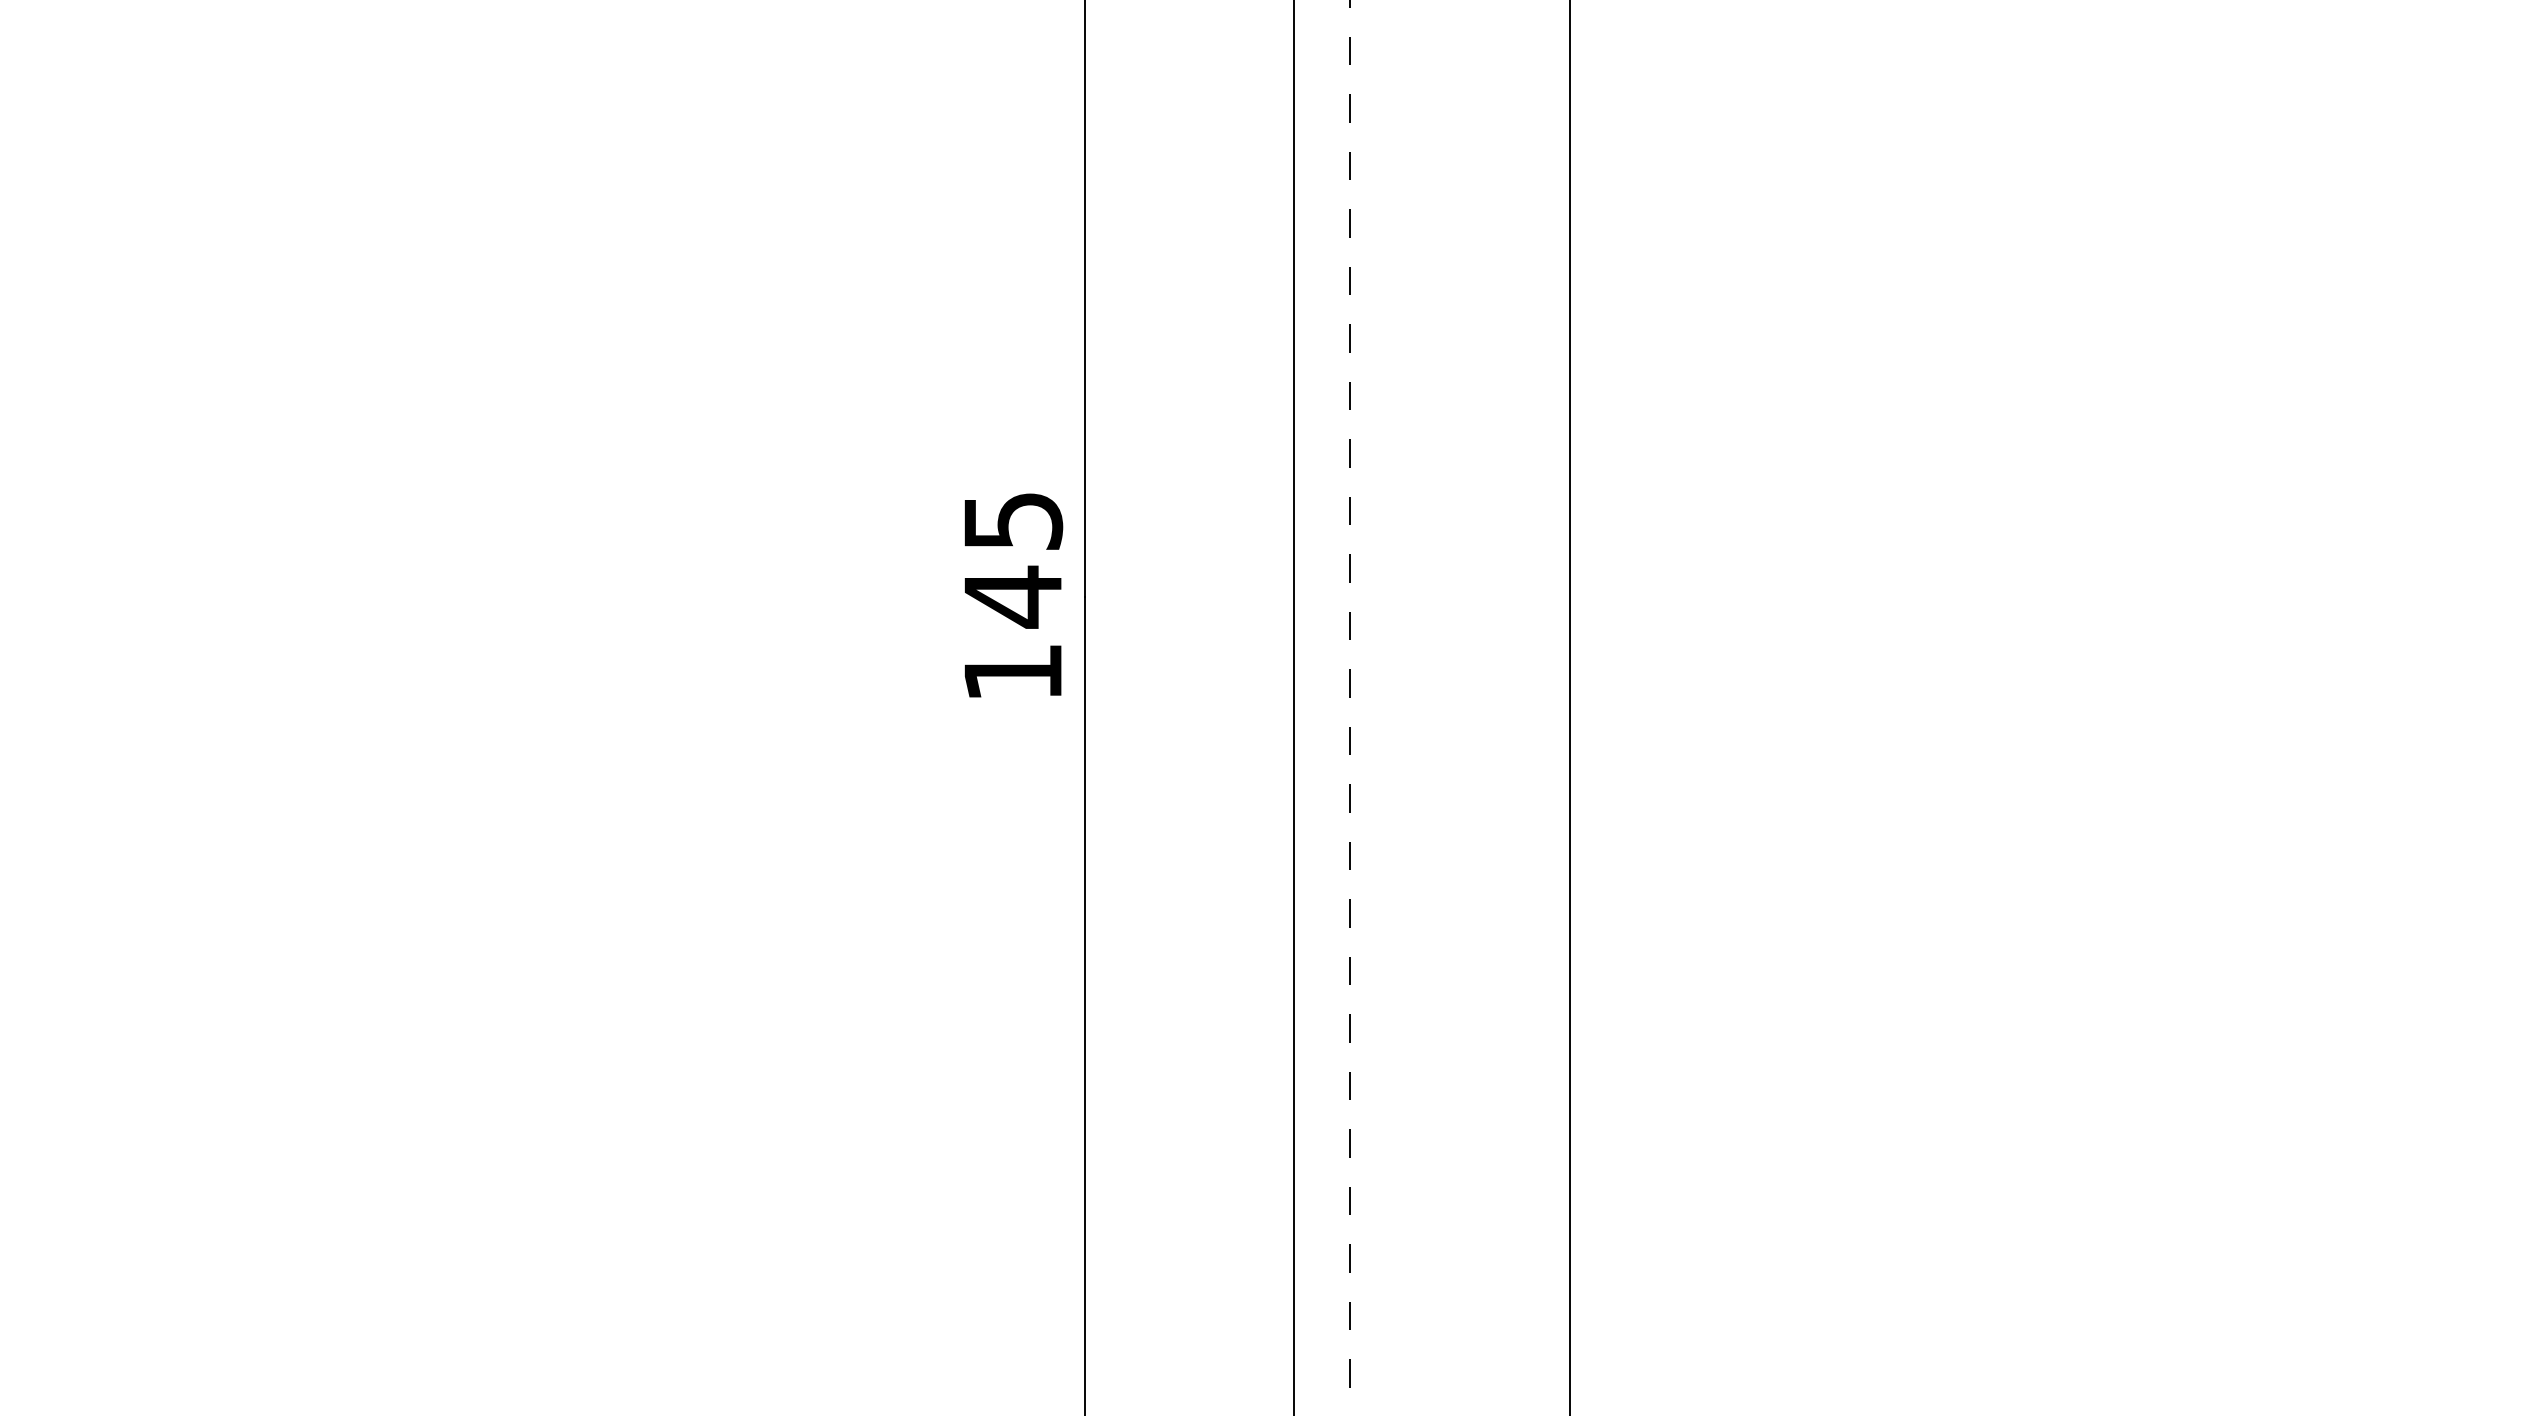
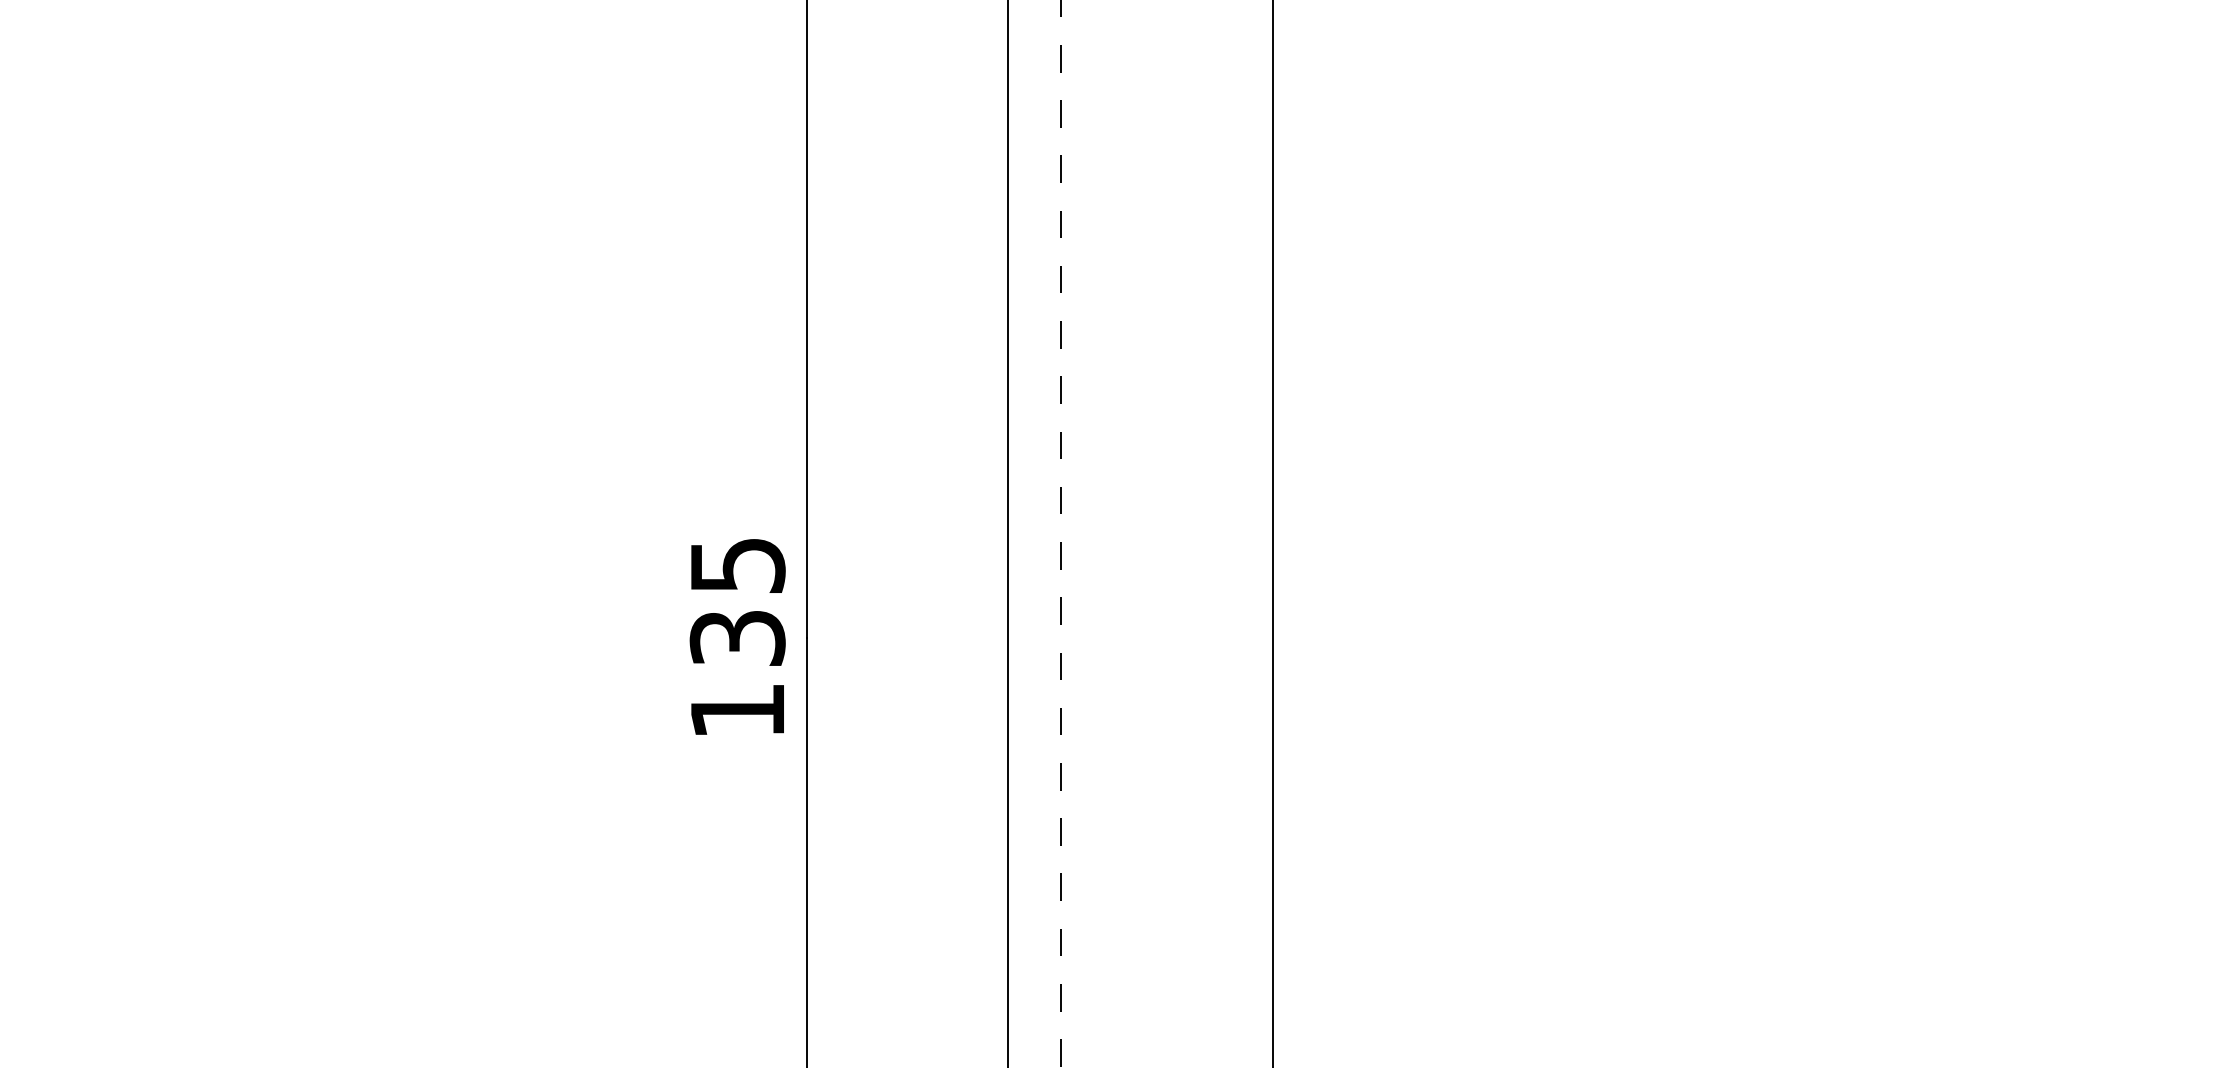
text: (1013, 596) -> (738, 637), 145 -> 135

